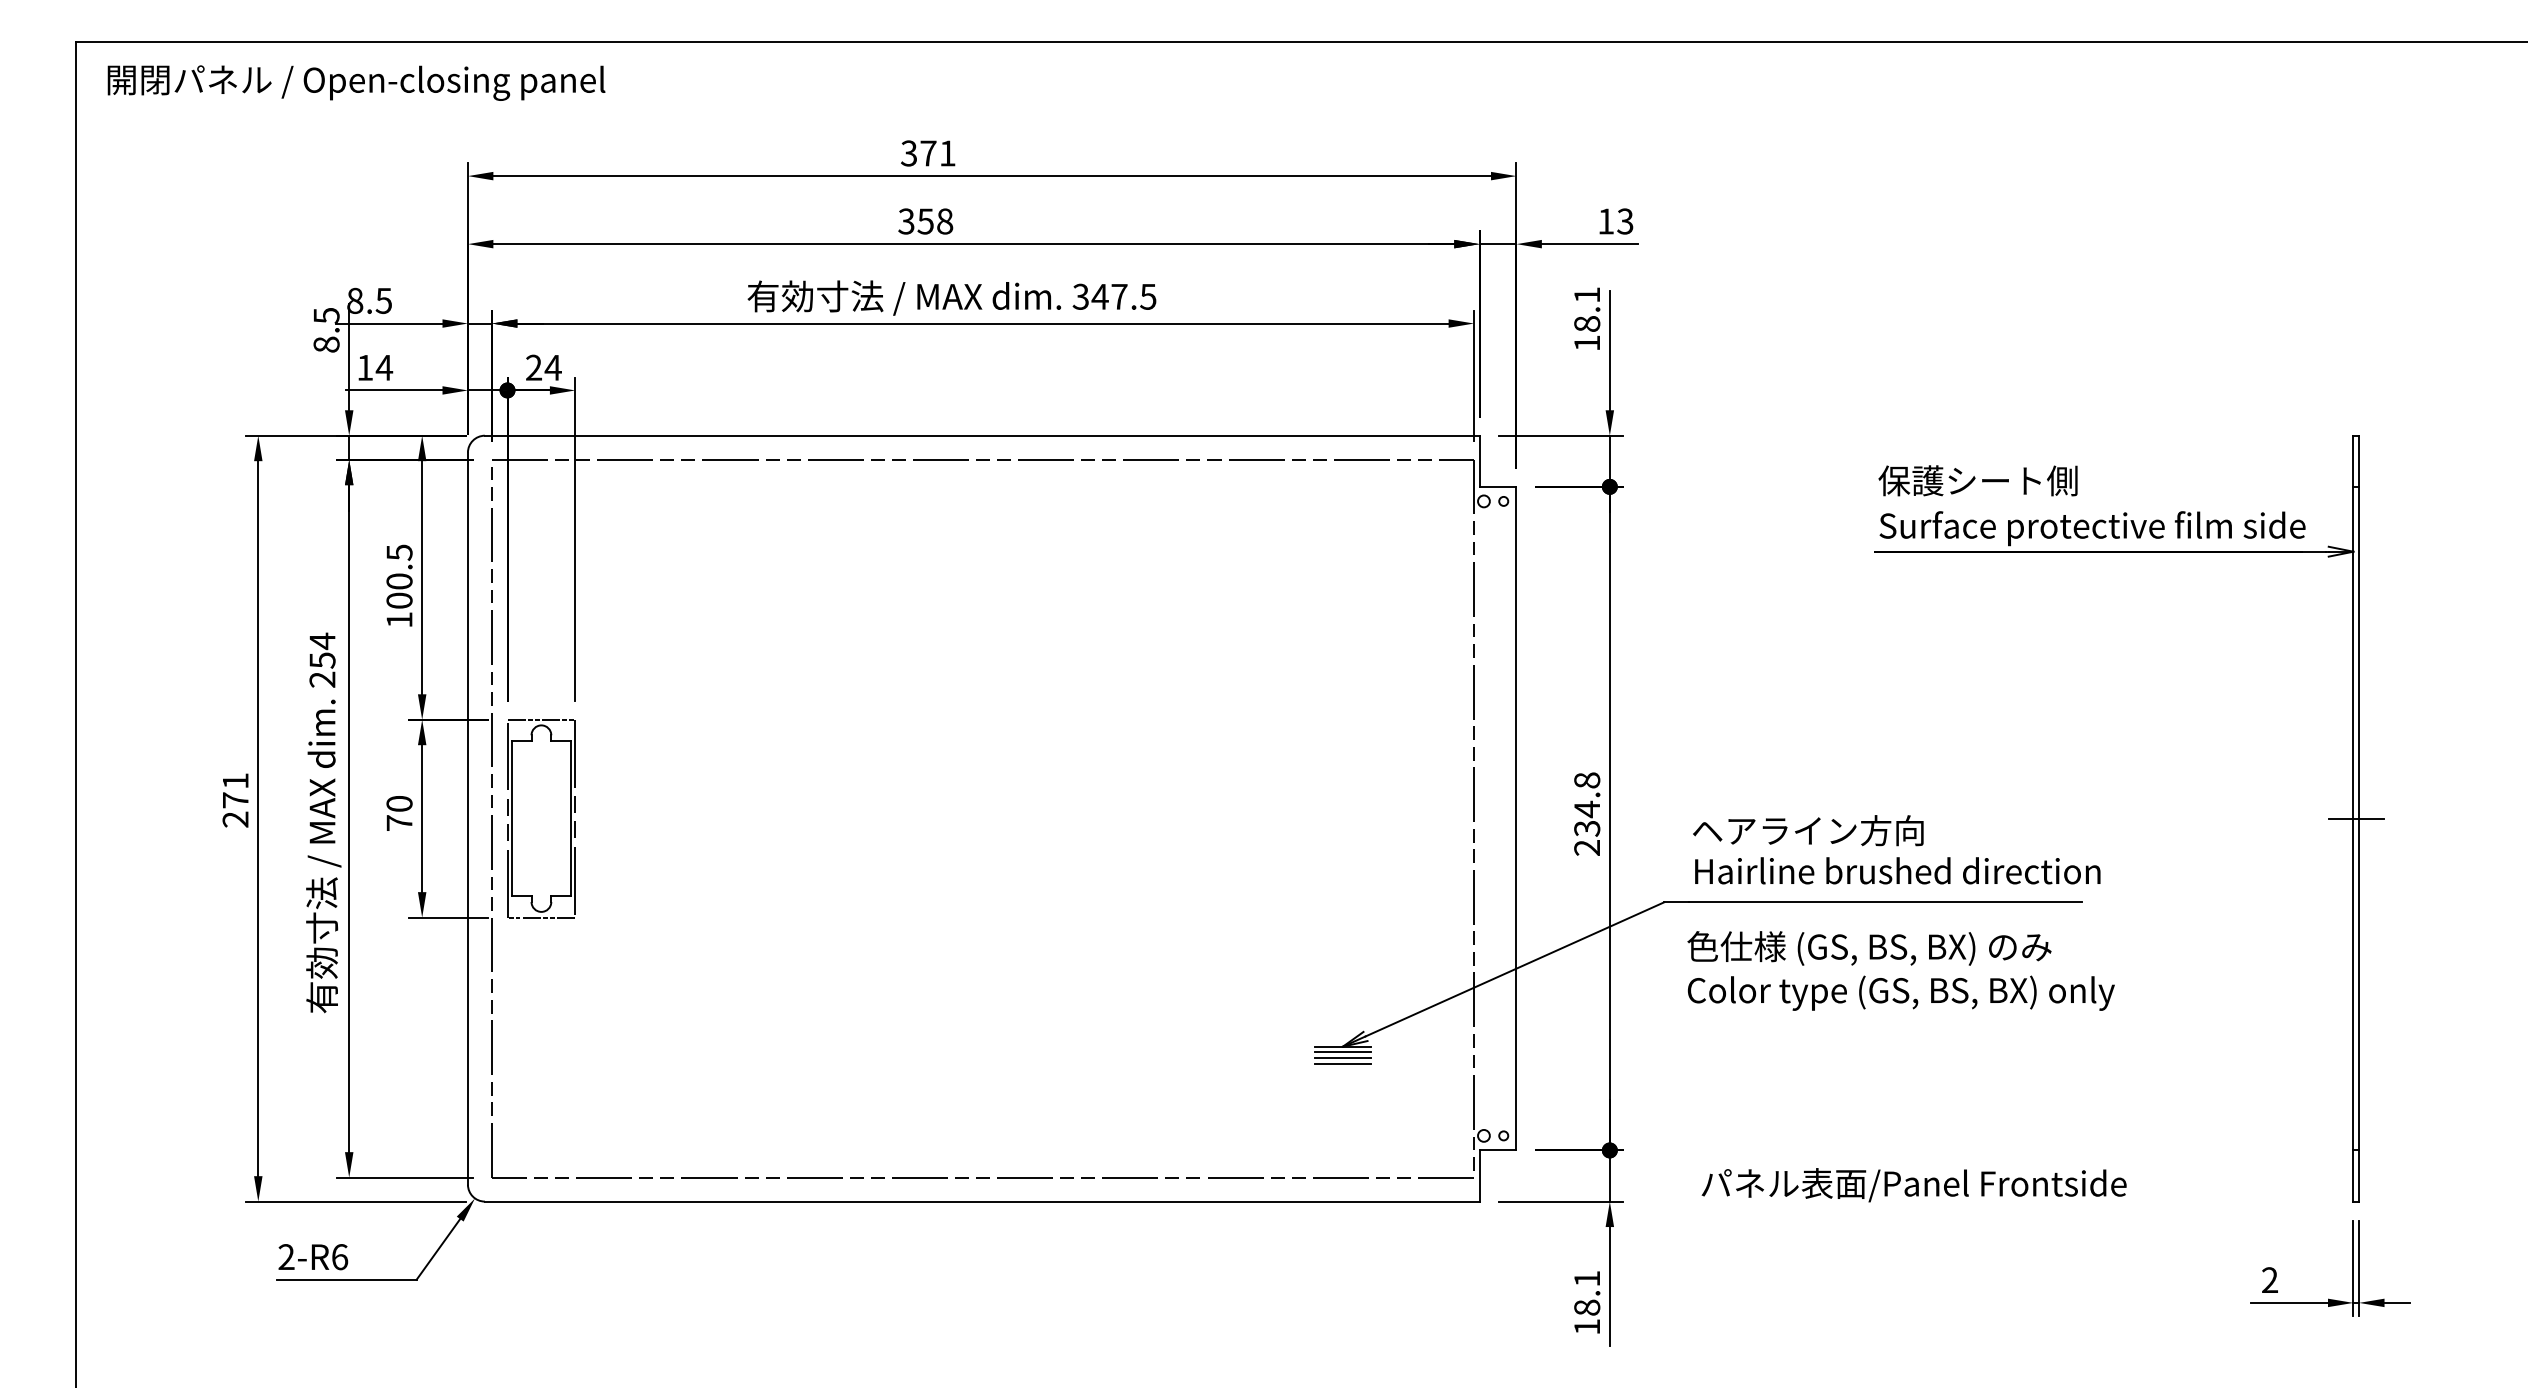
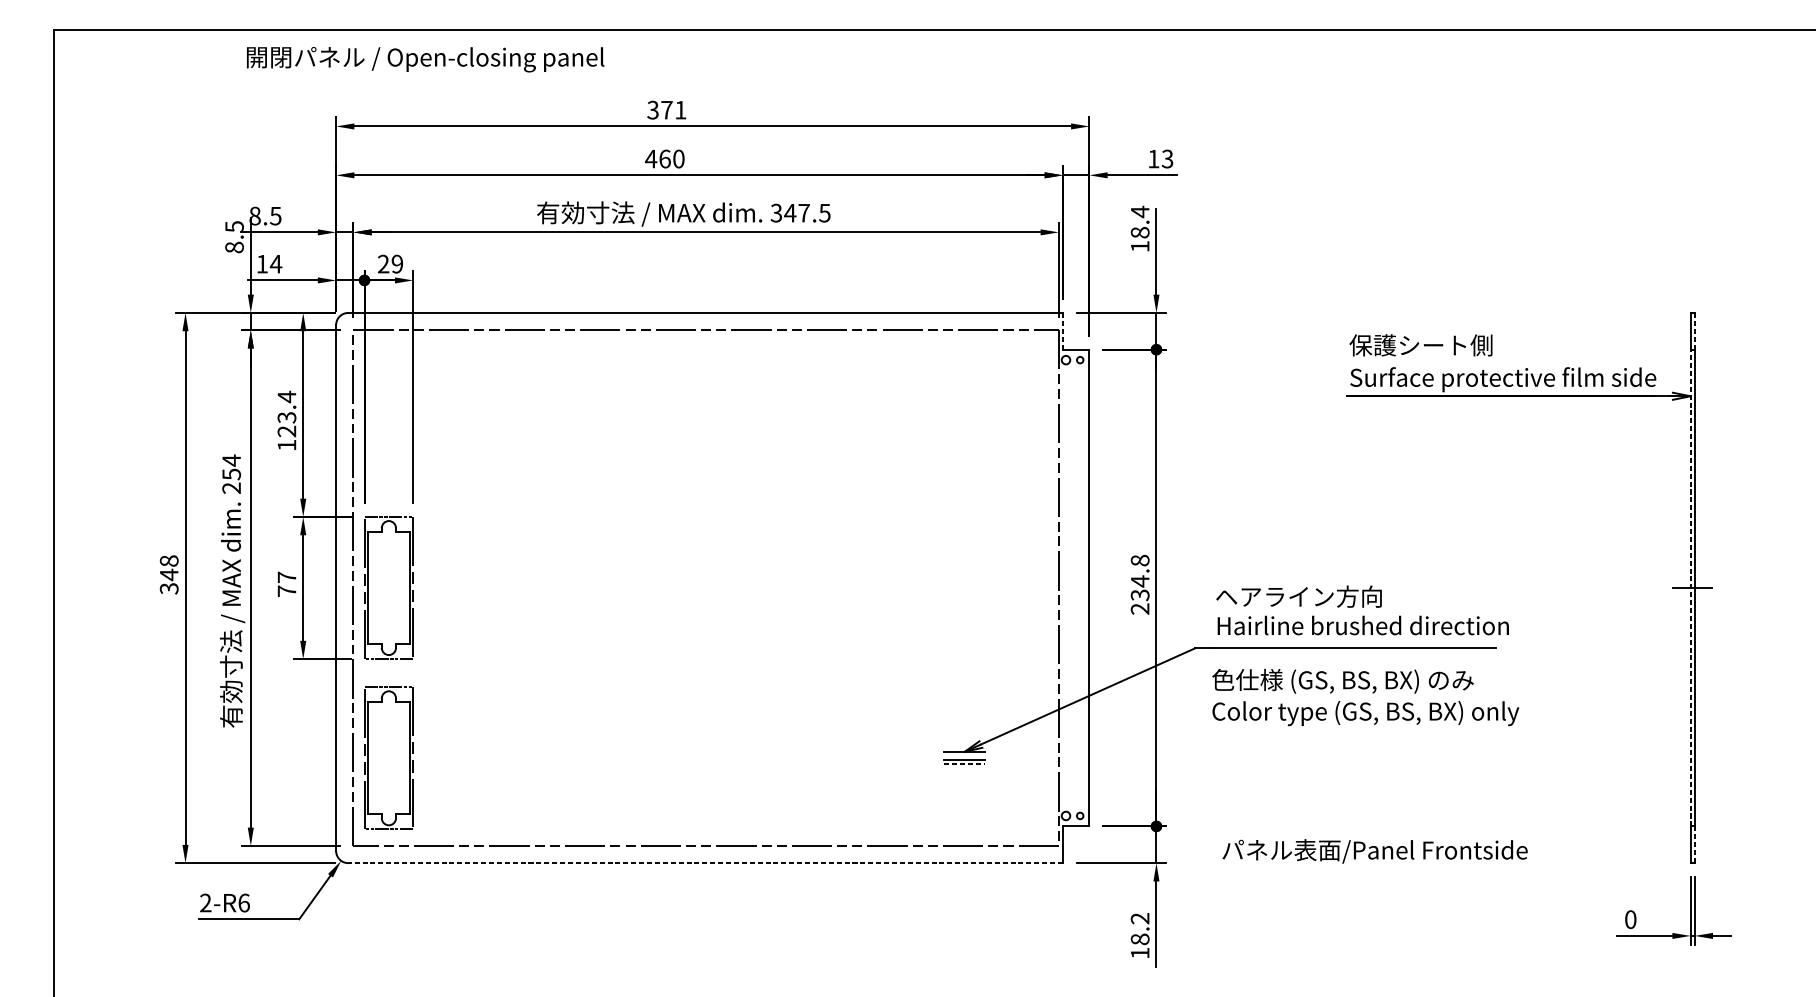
text: (356, 82) -> (425, 59), moved
text: (925, 221) -> (664, 159), 358 -> 460
text: (1586, 294) -> (1139, 211), 18.1 -> 18.4
text: (552, 367) -> (396, 263), 24 -> 29
line: (1479, 461) -> (1062, 331), solid -> dashed
line: (2359, 461) -> (1695, 331), solid -> dashed
text: (399, 576) -> (286, 414), 100.5 -> 123.4
text: (235, 800) -> (169, 575), 271 -> 348
text: (399, 803) -> (286, 577), 70 -> 77
line: (2353, 818) -> (1690, 587), solid -> dashed
line: (1342, 1052) -> (964, 756), removed
part: (541, 1055) -> (388, 758), added
line: (1343, 1063) -> (965, 763), solid -> dashed
line: (2359, 1176) -> (1695, 845), solid -> dashed
line: (981, 1201) -> (705, 863), solid -> dashed
text: (1586, 1278) -> (1139, 918), 18.1 -> 18.2
text: (2270, 1280) -> (1631, 919), 2 -> 0

